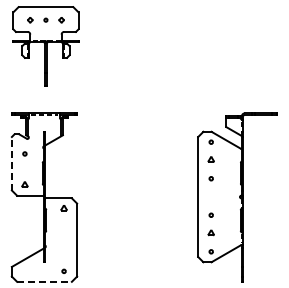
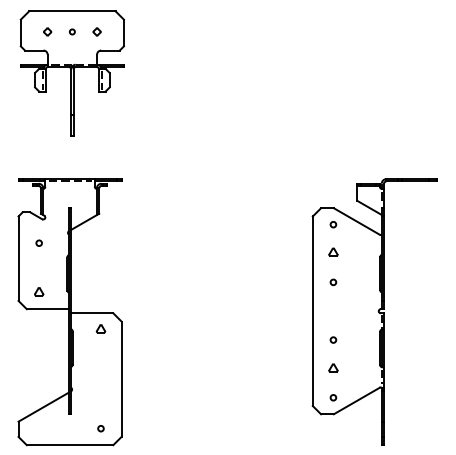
line: (11, 163) -> (17, 258), dashed -> solid
line: (45, 281) -> (71, 444), dashed -> solid

